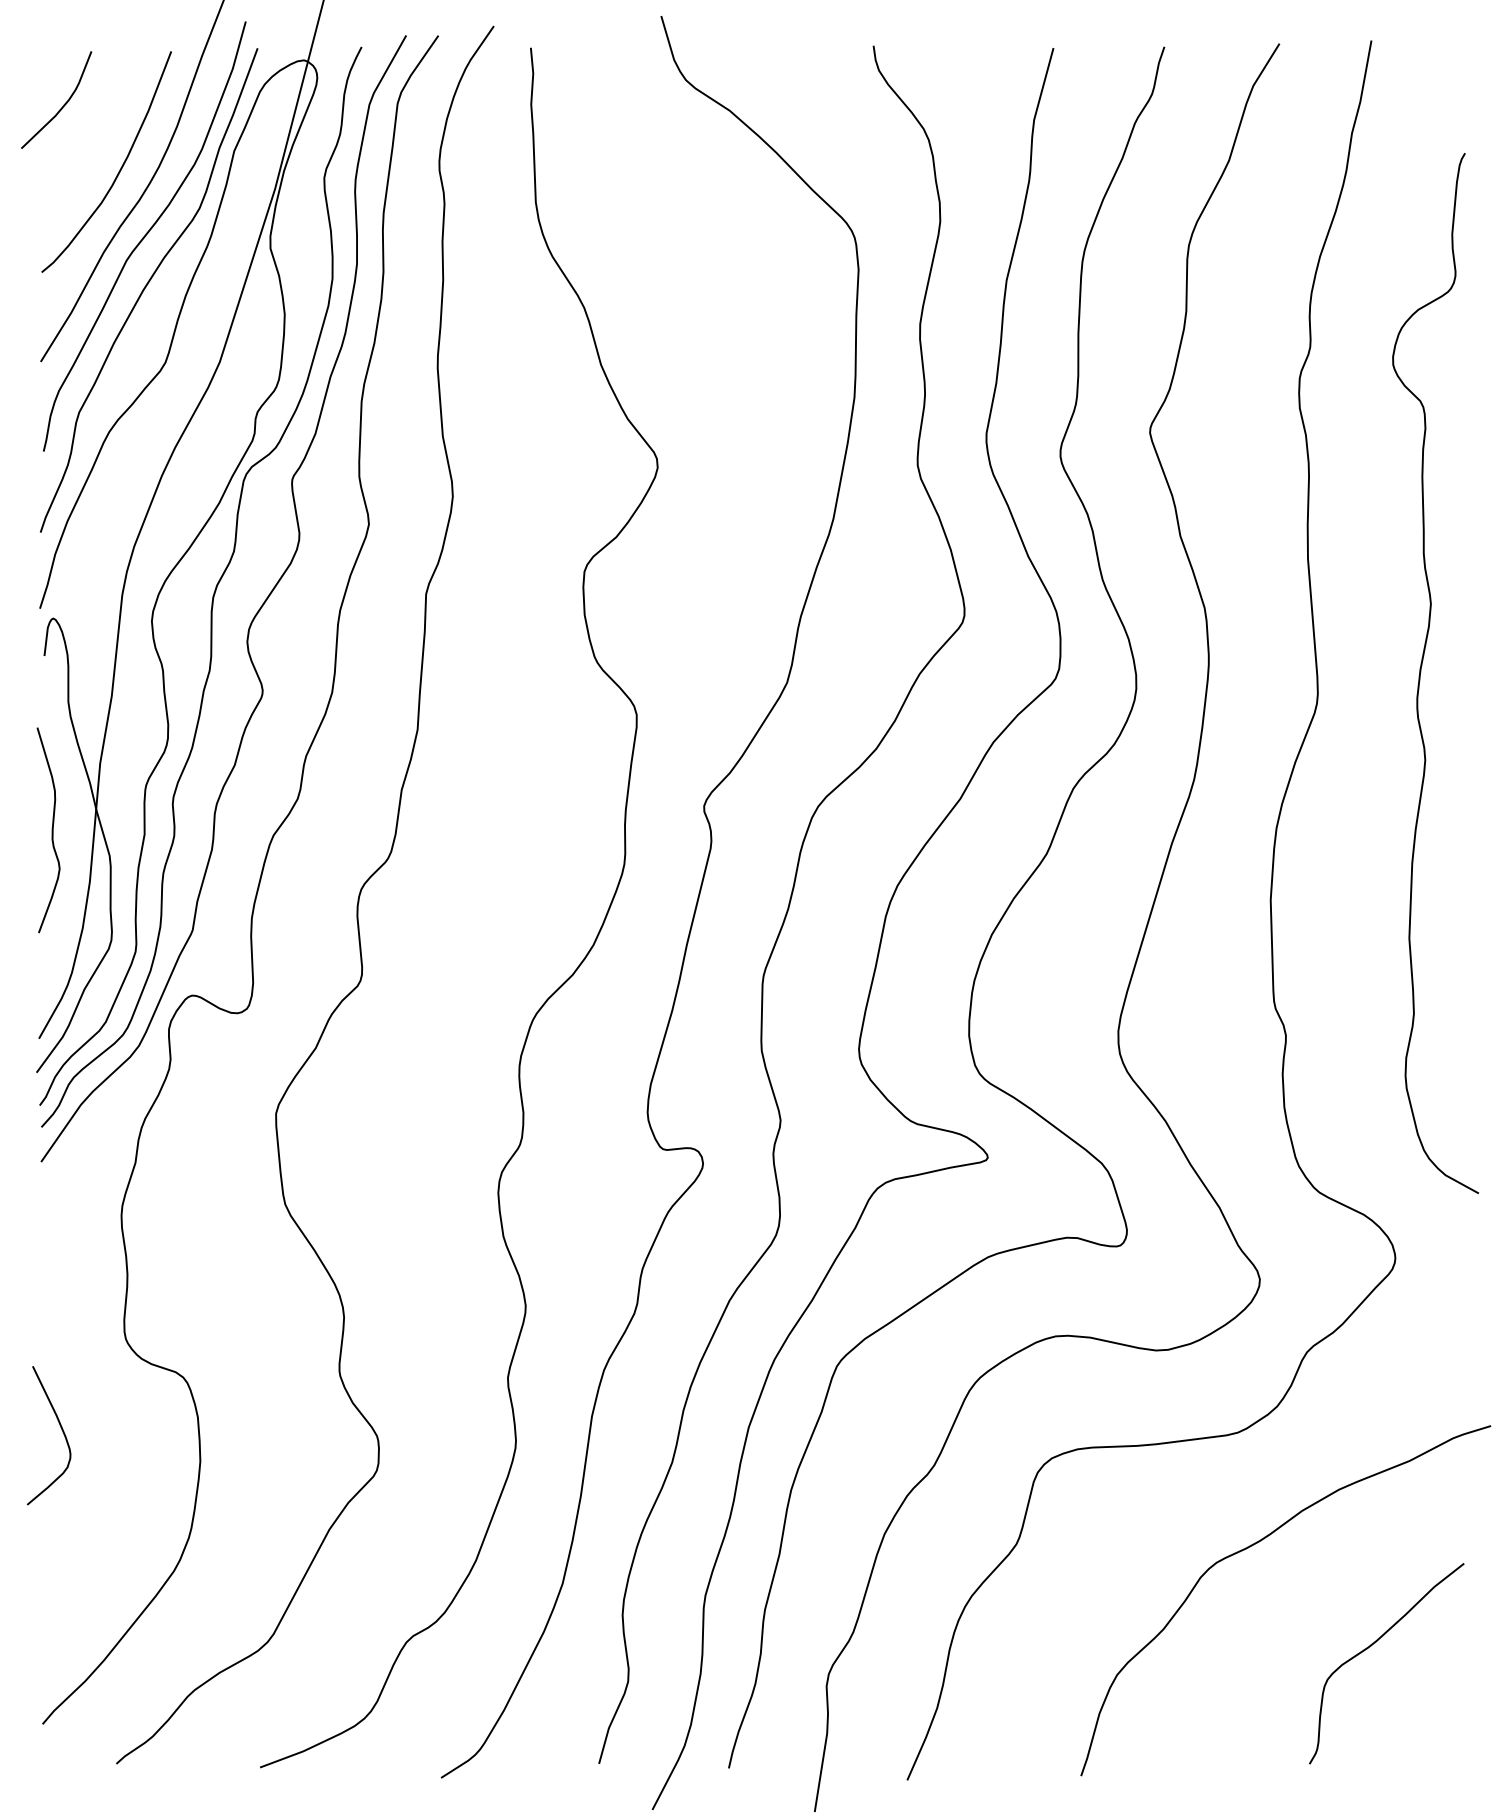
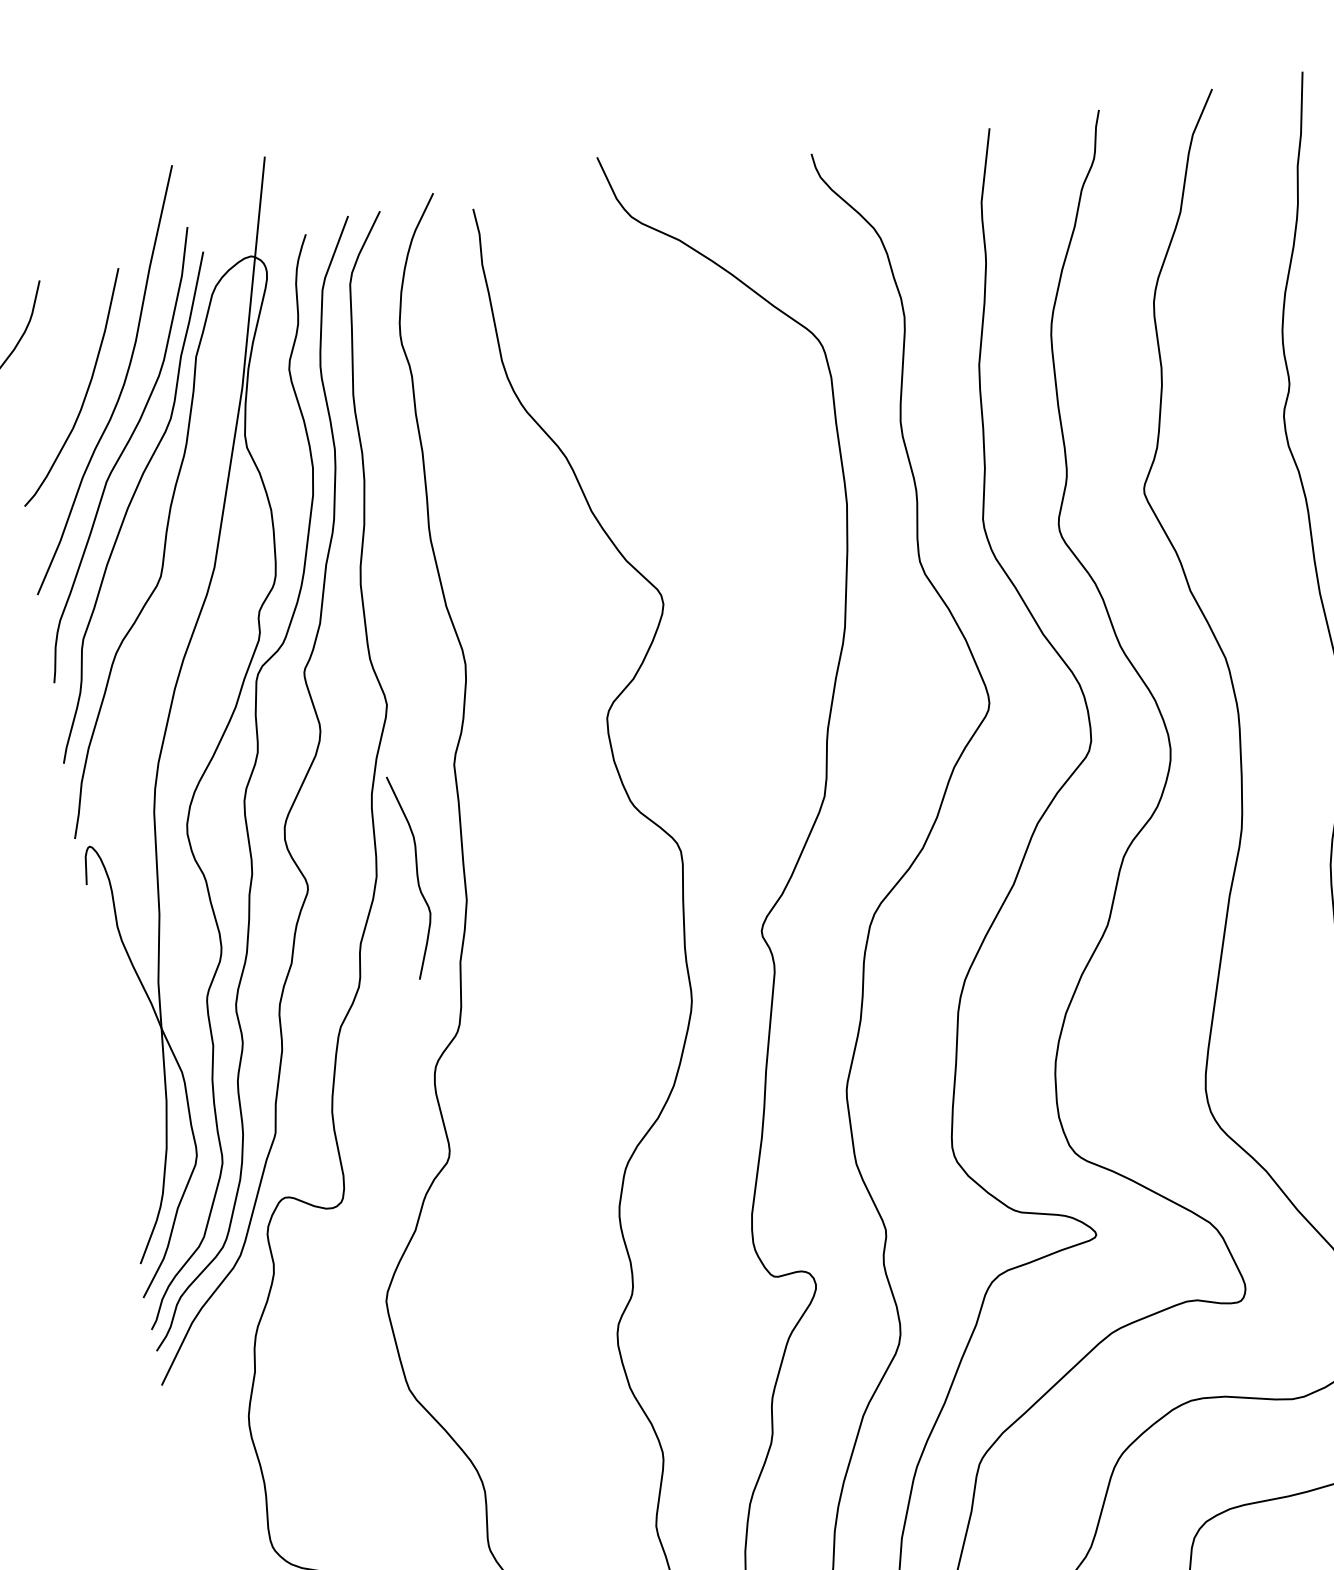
curve: (51, 830) -> (416, 876), moved

